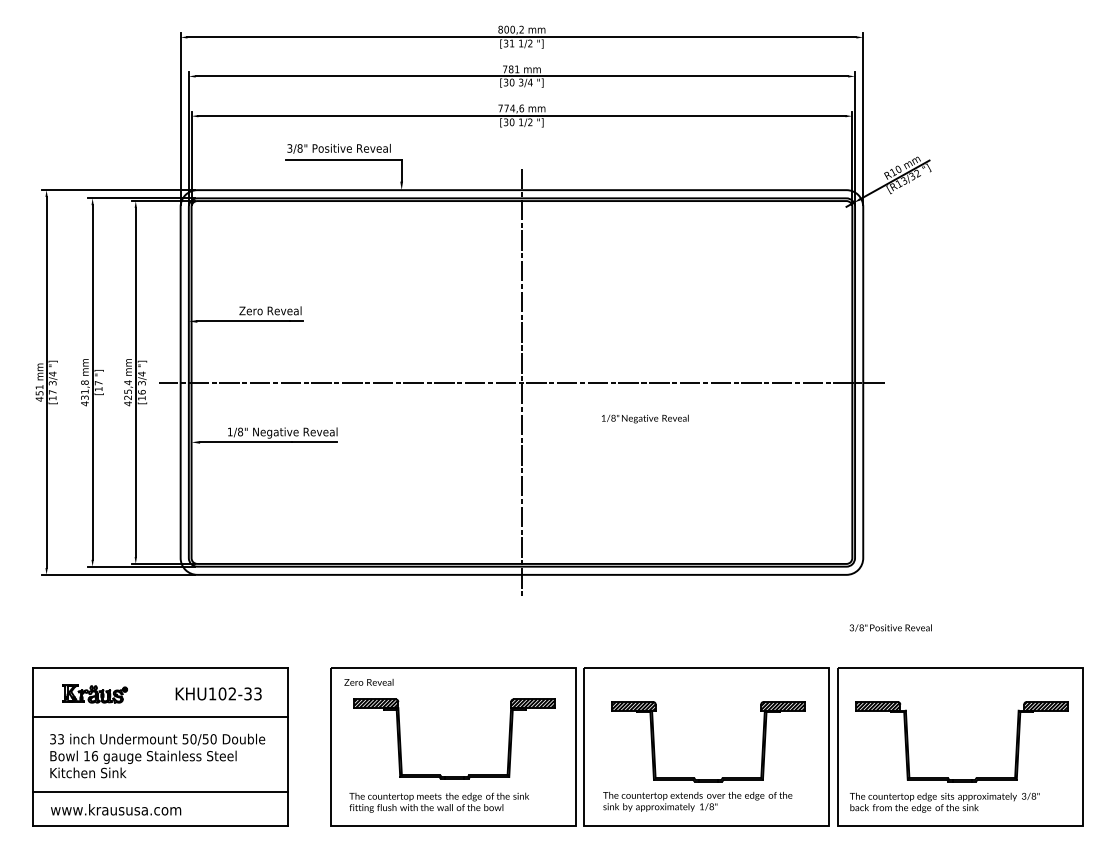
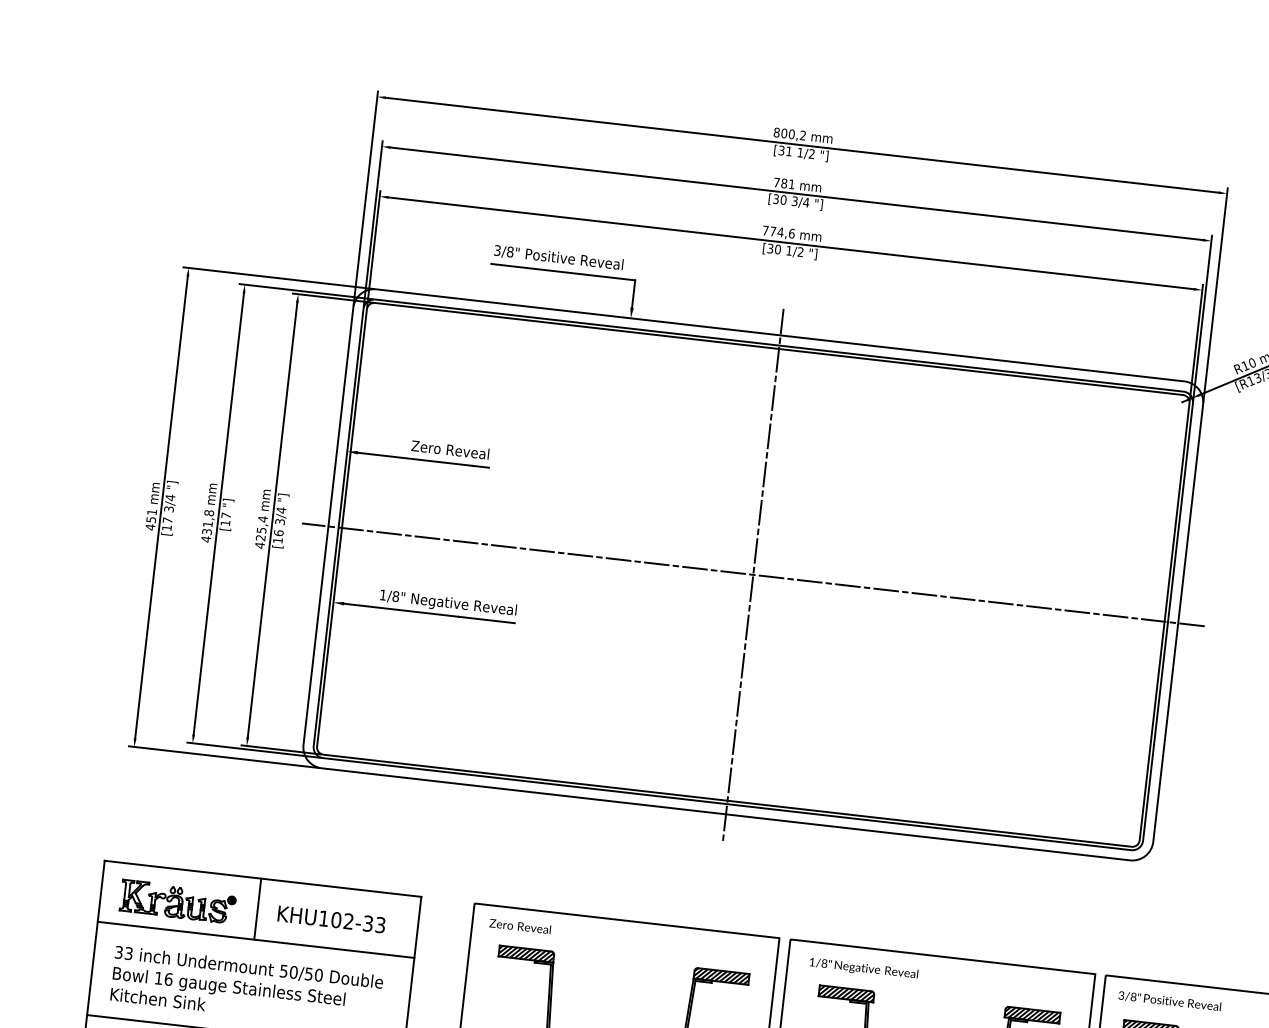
text: (645, 418) -> (864, 968), moved
text: (890, 627) -> (1169, 1000), moved
line: (159, 691) -> (258, 908), added
part: (94, 693) -> (177, 901), size x1.43

